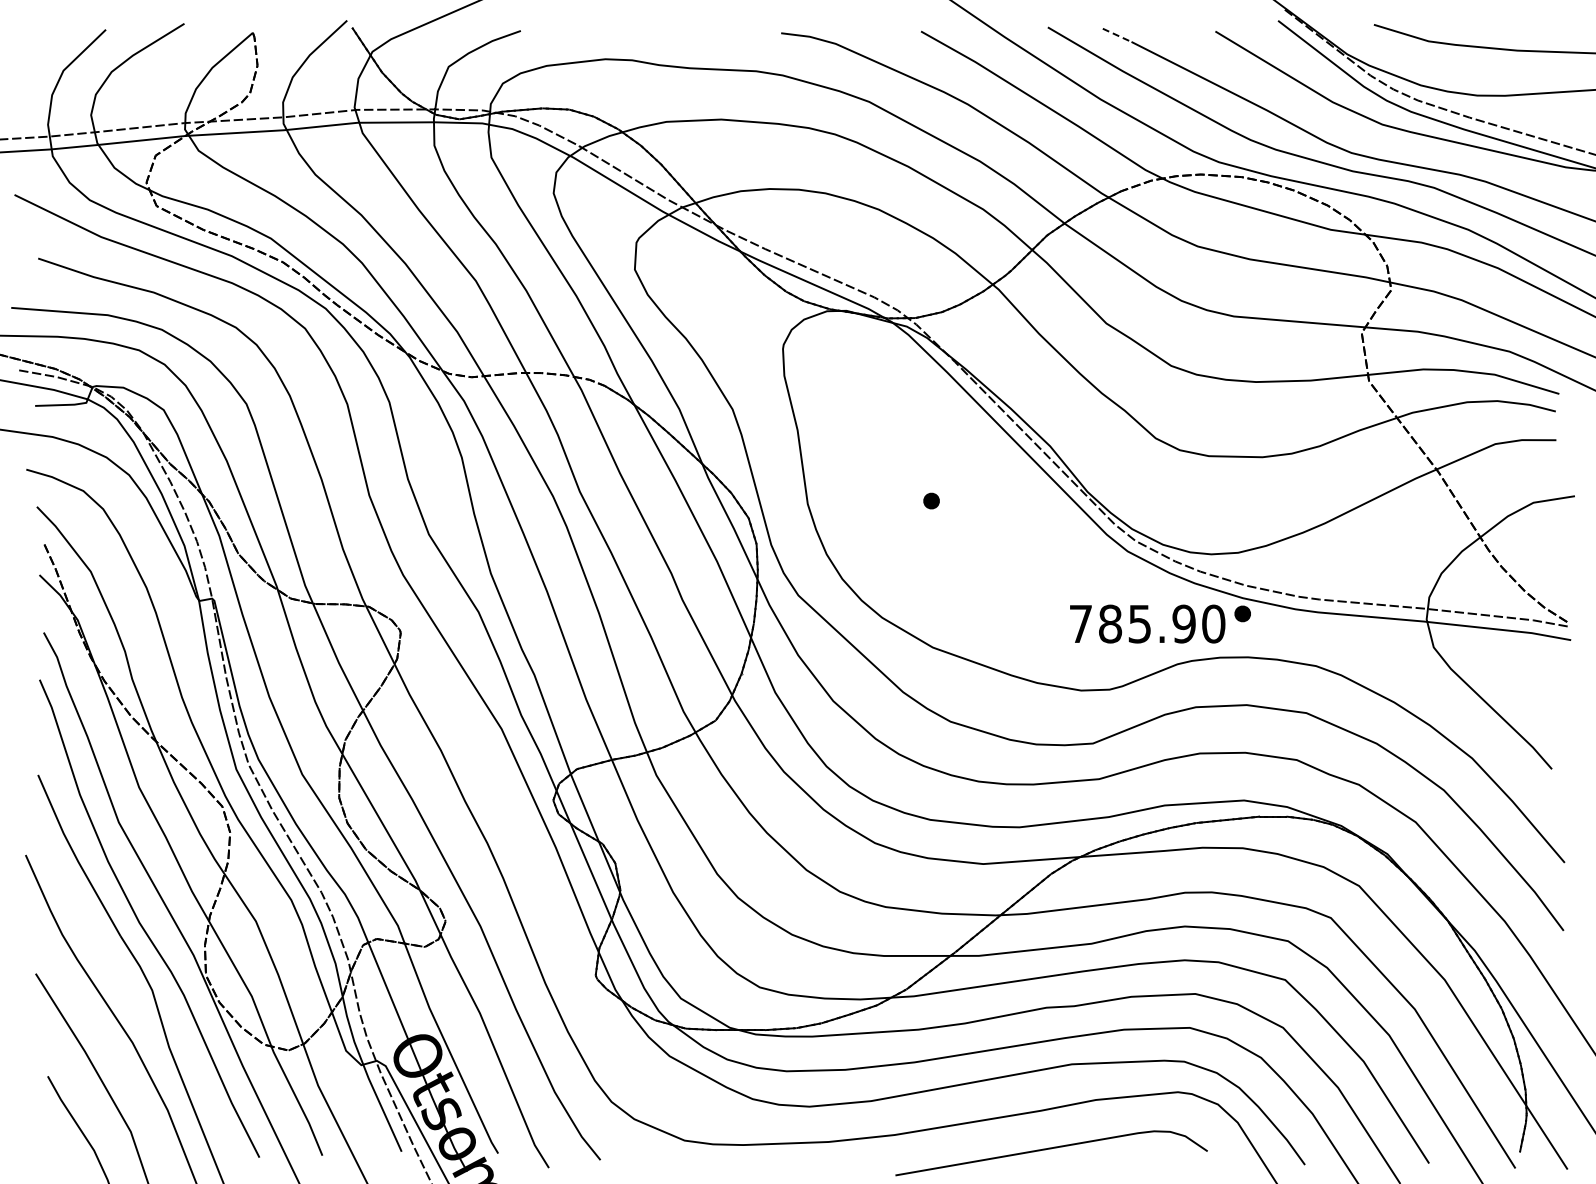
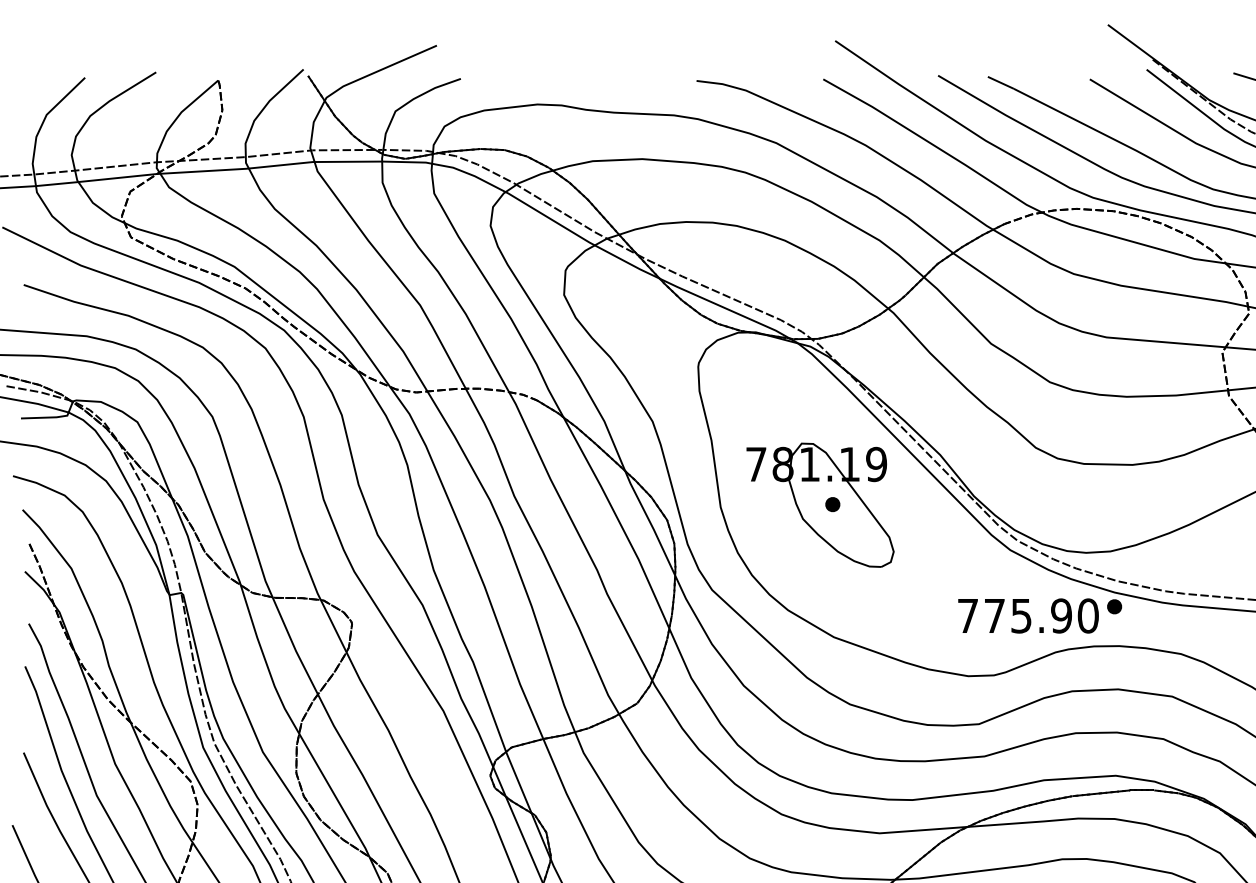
line: (1117, 35) -> (1001, 82), dashed -> solid
part: (917, 501) -> (820, 504), added
text: (1110, 623) -> (994, 615), 785.90 -> 775.90

